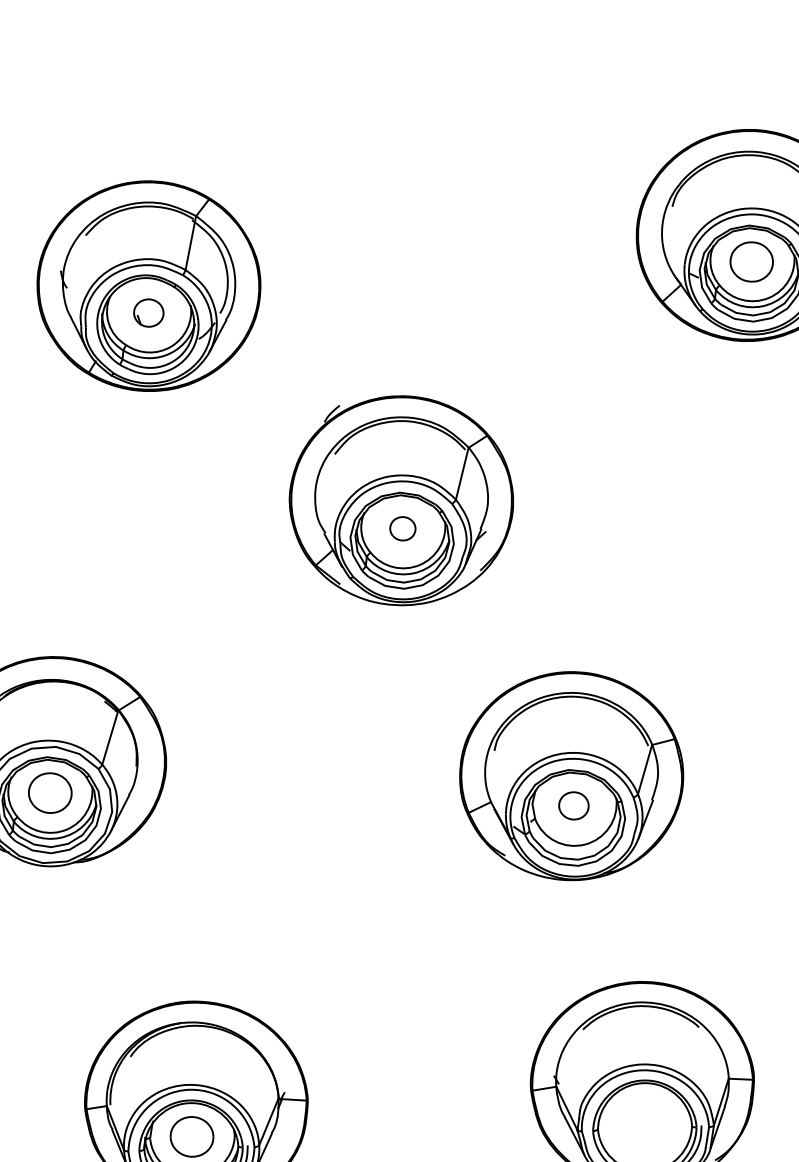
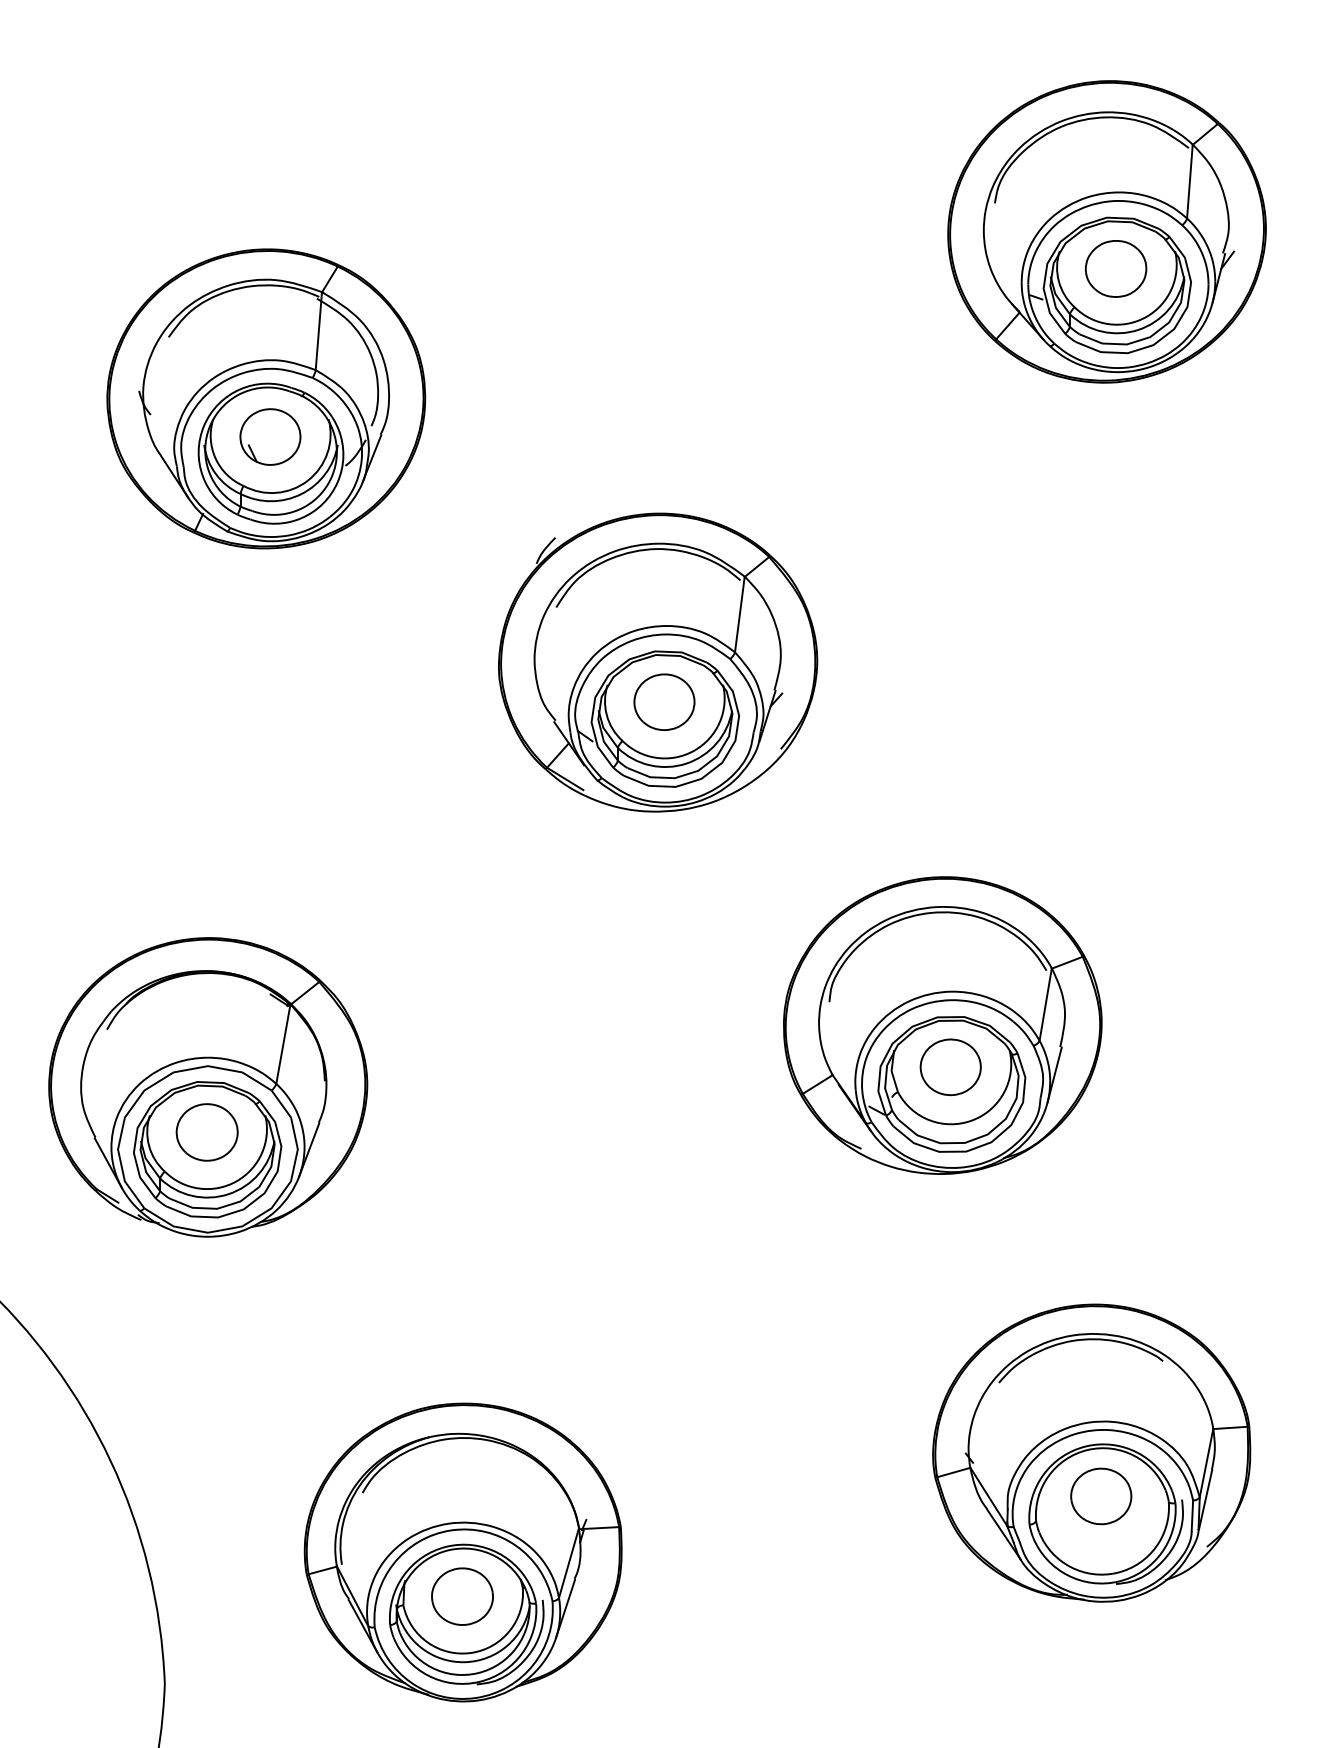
part: (148, 312) -> (270, 436), size x1.43
part: (402, 528) -> (664, 701), size x1.67
part: (573, 805) -> (950, 1067), size x1.43
part: (645, 1116) -> (1101, 1496), added

